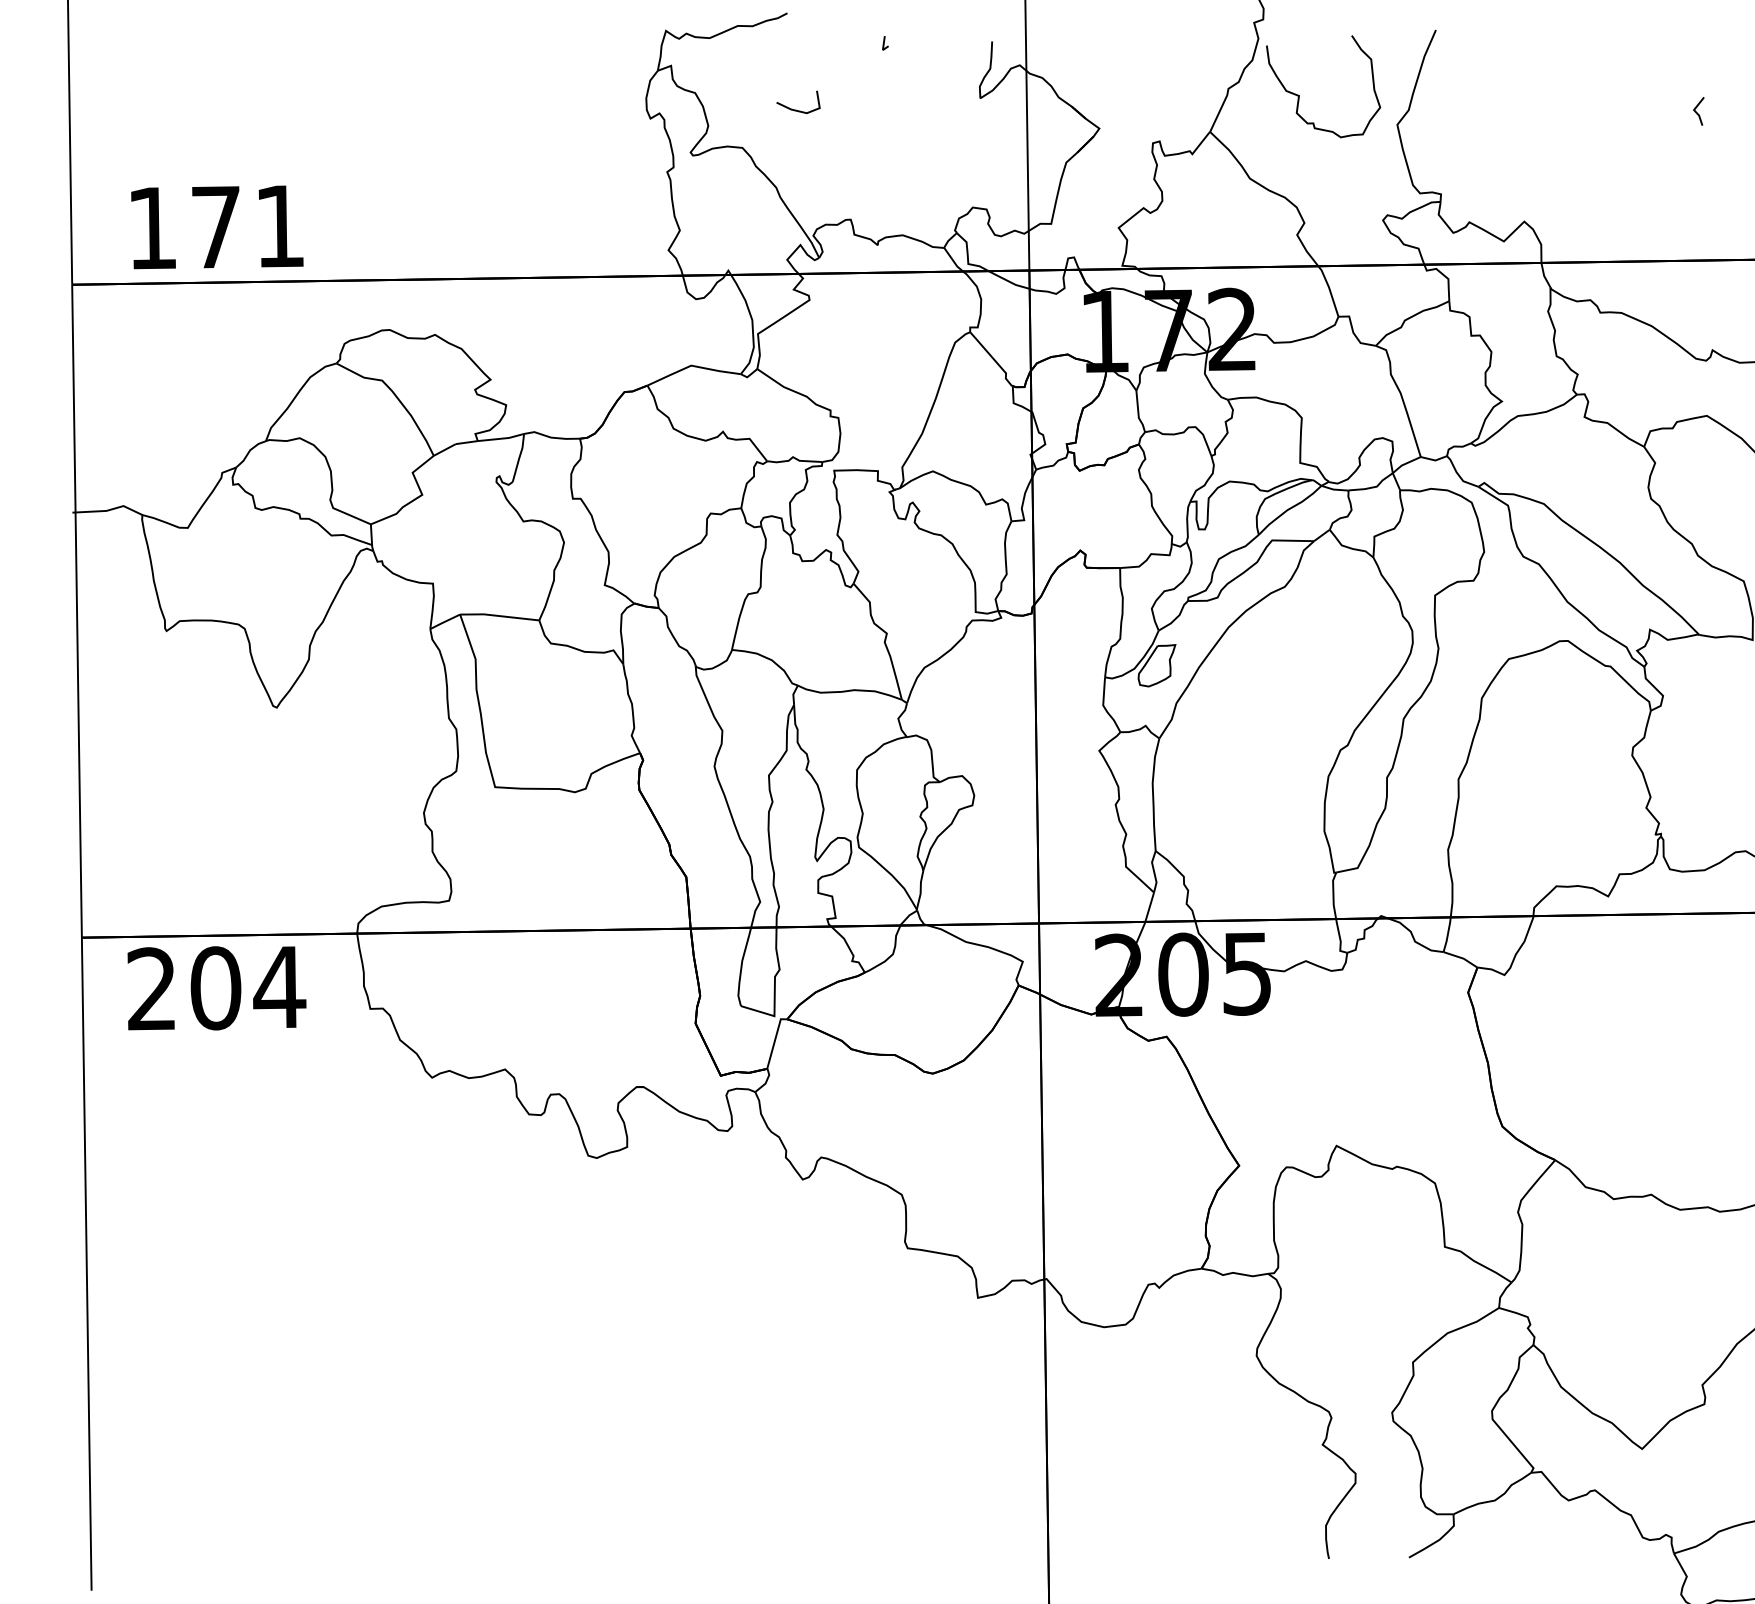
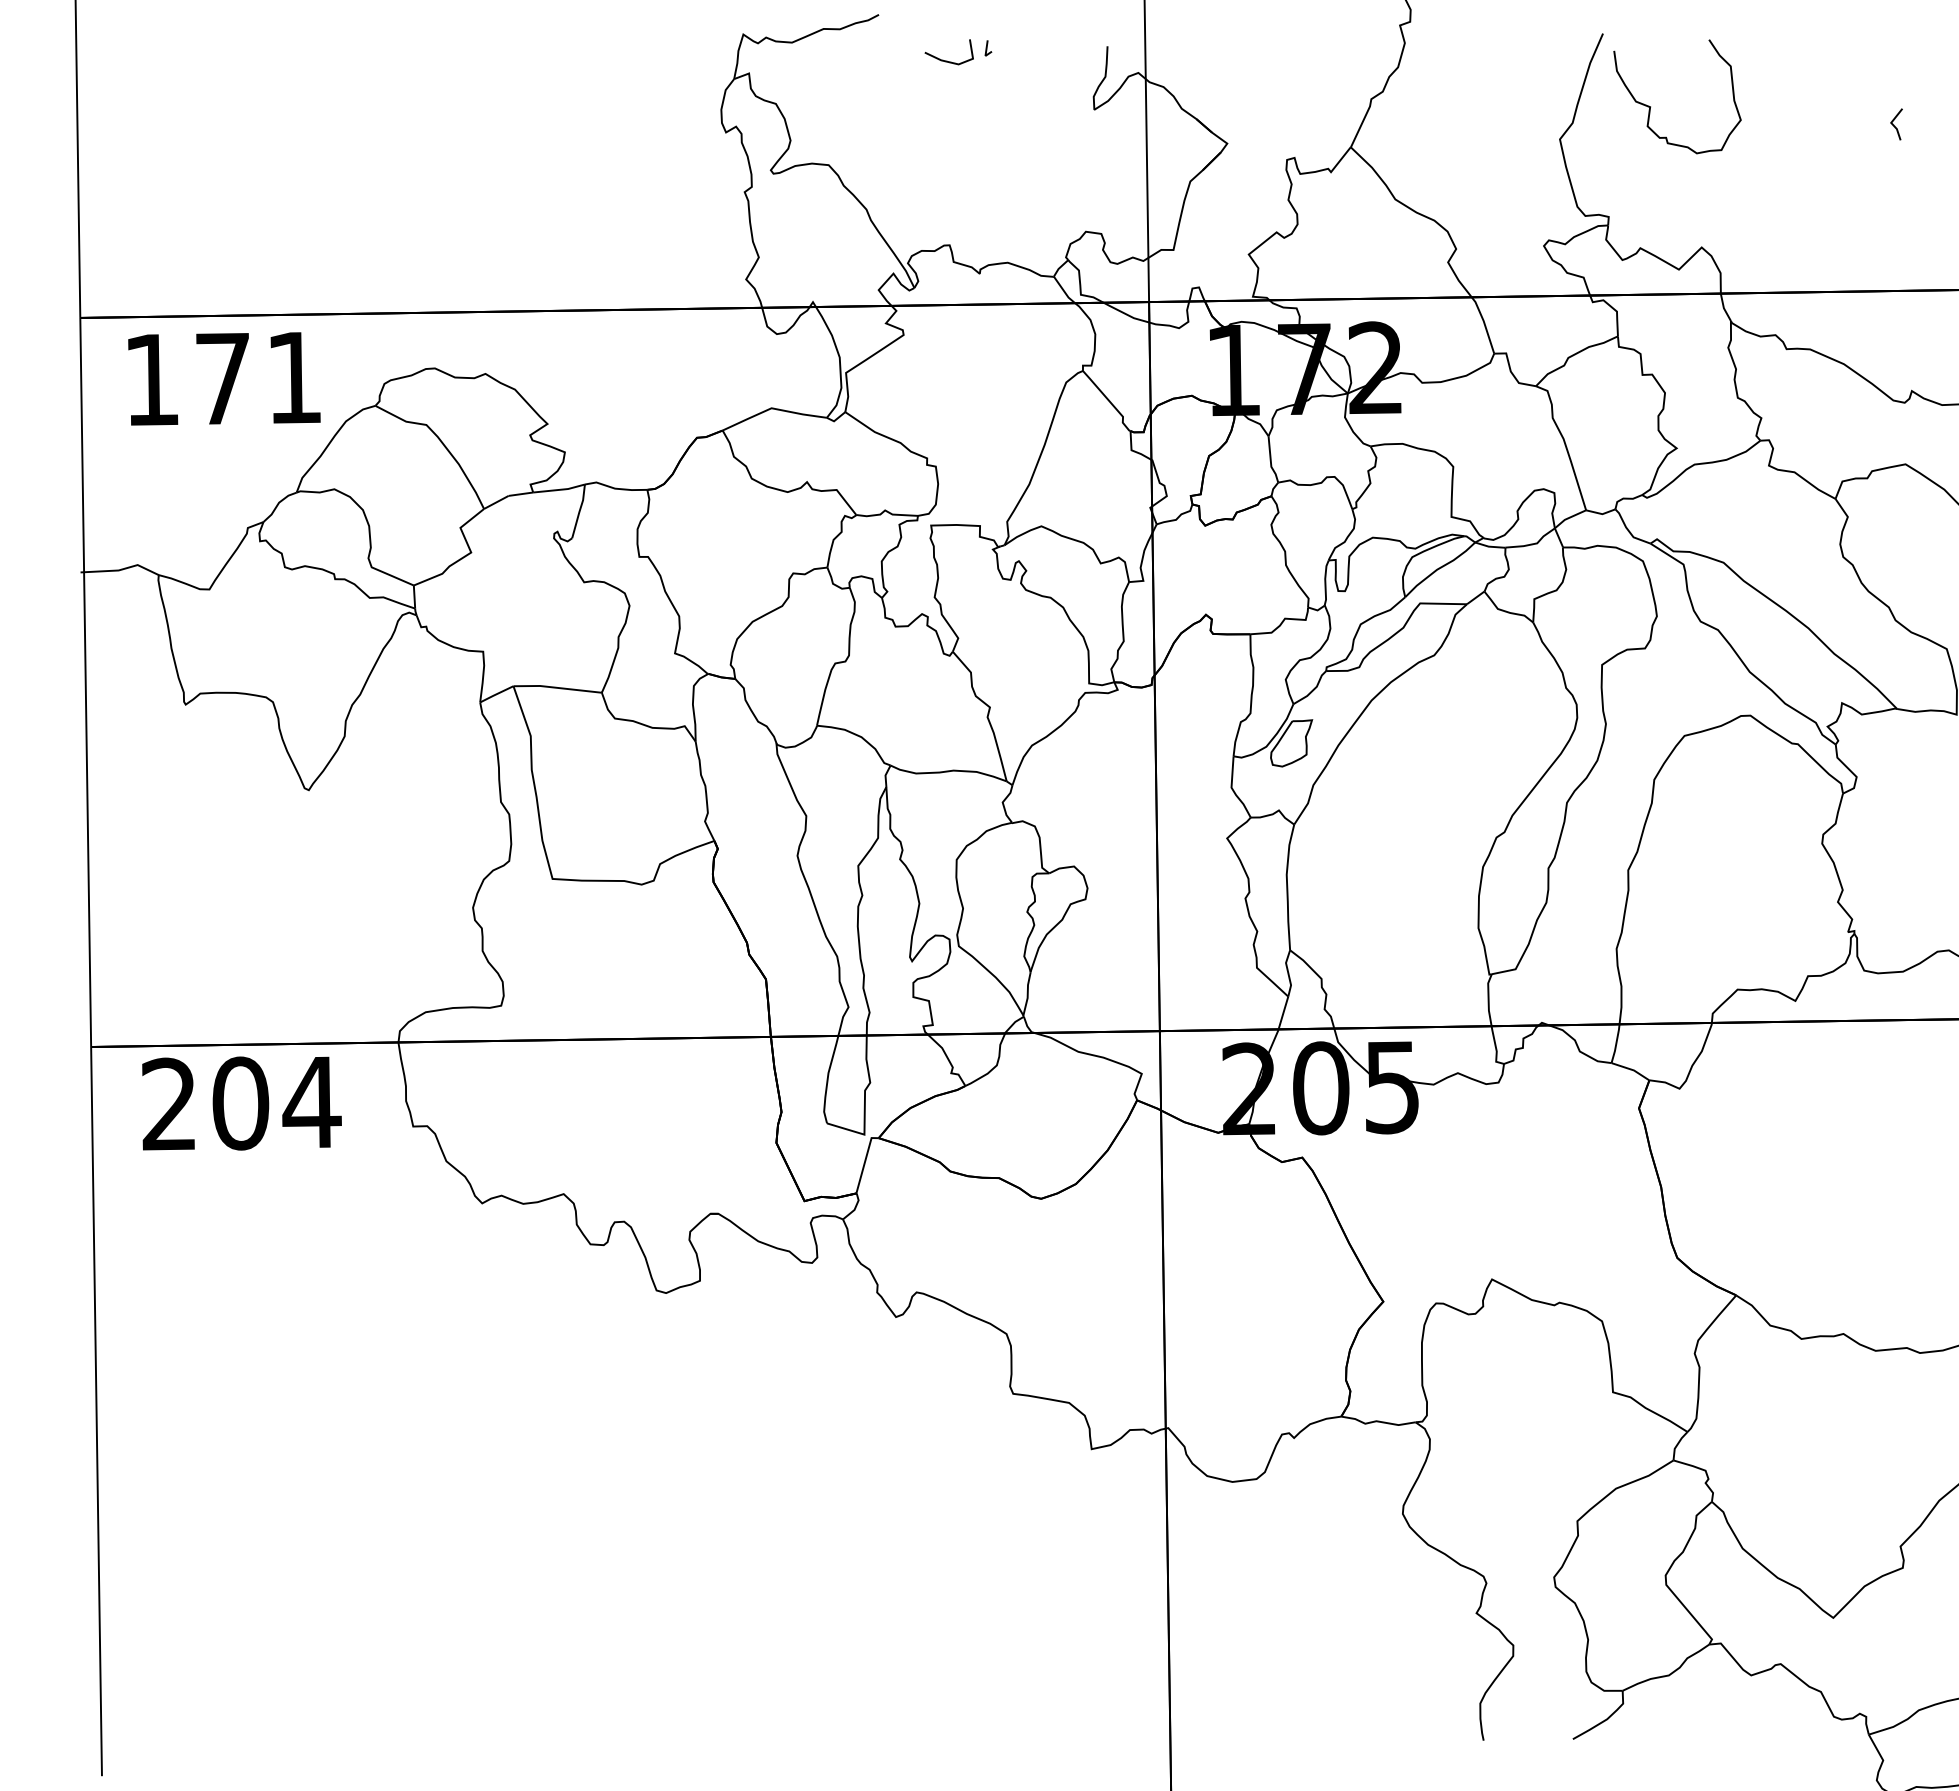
curve: (1299, 95) -> (1650, 106), moved
line: (796, 109) -> (947, 60), moved
text: (217, 227) -> (224, 378), moved

